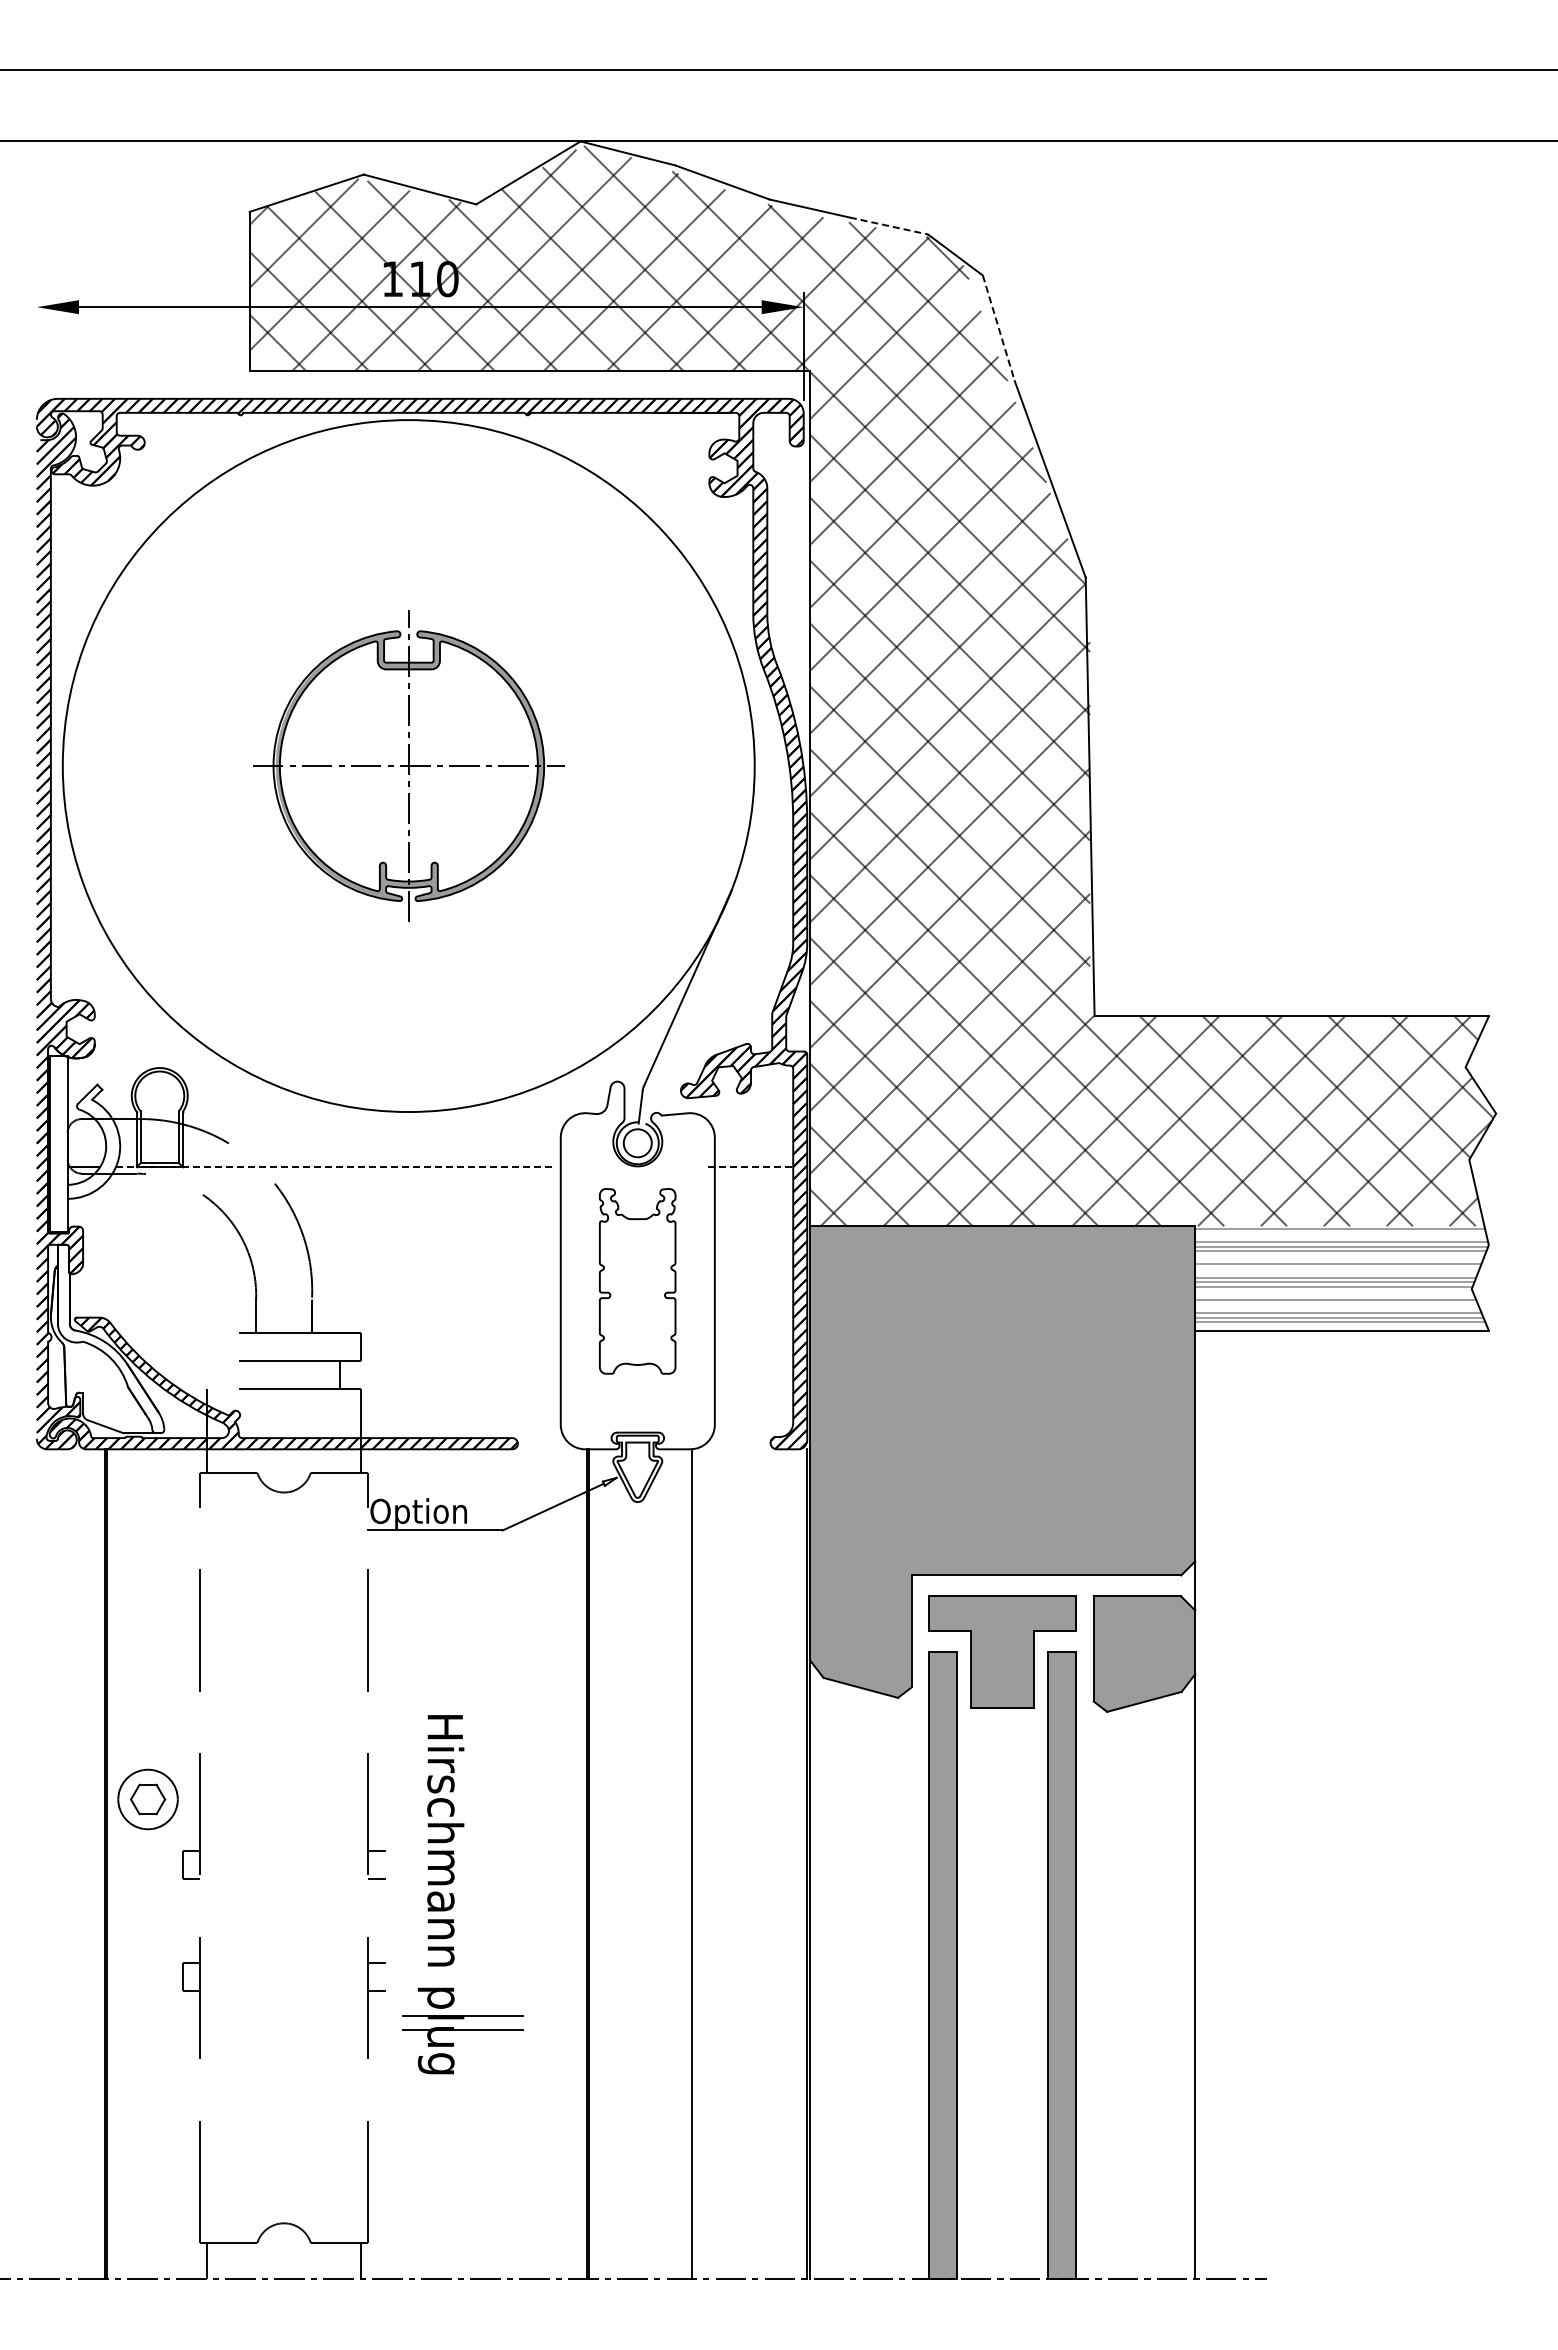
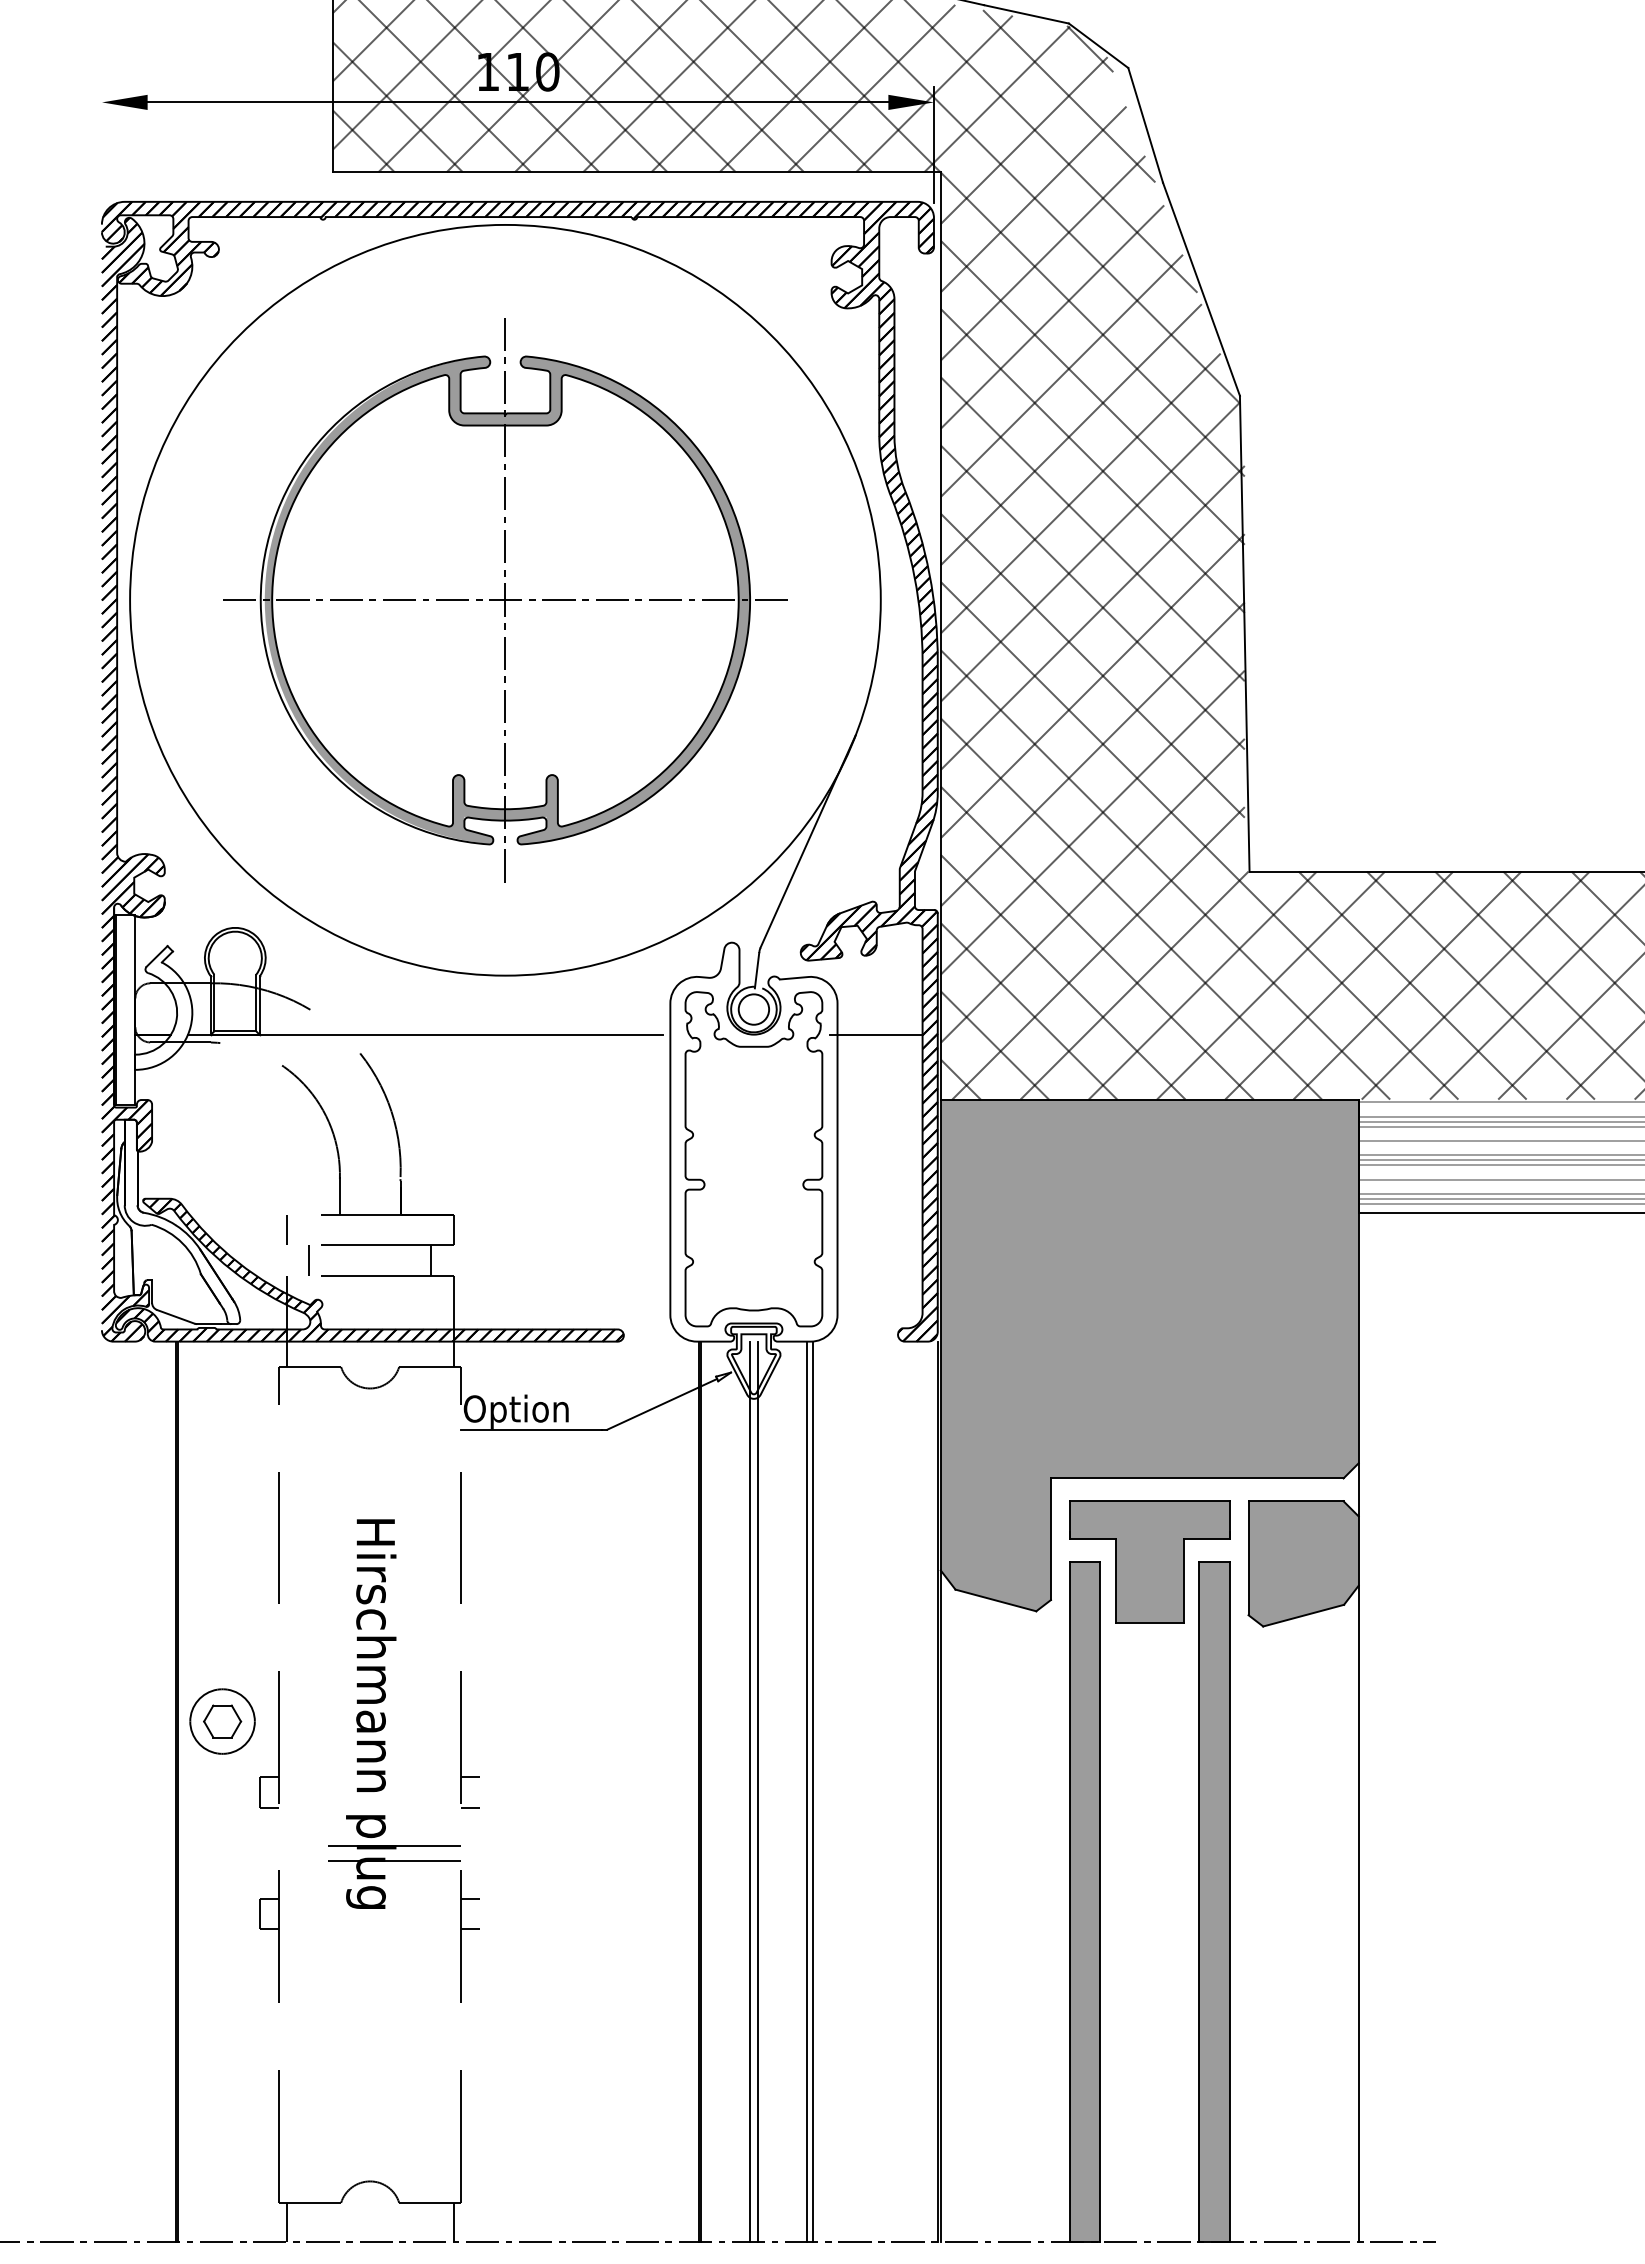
line: (889, 226) -> (1027, 14), dashed -> solid
line: (998, 328) -> (1145, 125), dashed -> solid
part: (408, 765) -> (505, 599), size x1.67
line: (335, 1166) -> (425, 1034), dashed -> solid
line: (750, 1166) -> (876, 1034), dashed -> solid
part: (637, 1281) -> (753, 1159), size x1.67
line: (207, 1346) -> (287, 1230), added
line: (228, 1374) -> (309, 1260), added
line: (634, 1864) -> (750, 1792), added
line: (641, 1864) -> (757, 1792), added
line: (686, 1864) -> (806, 1792), added
part: (454, 1897) -> (385, 1717), moved

